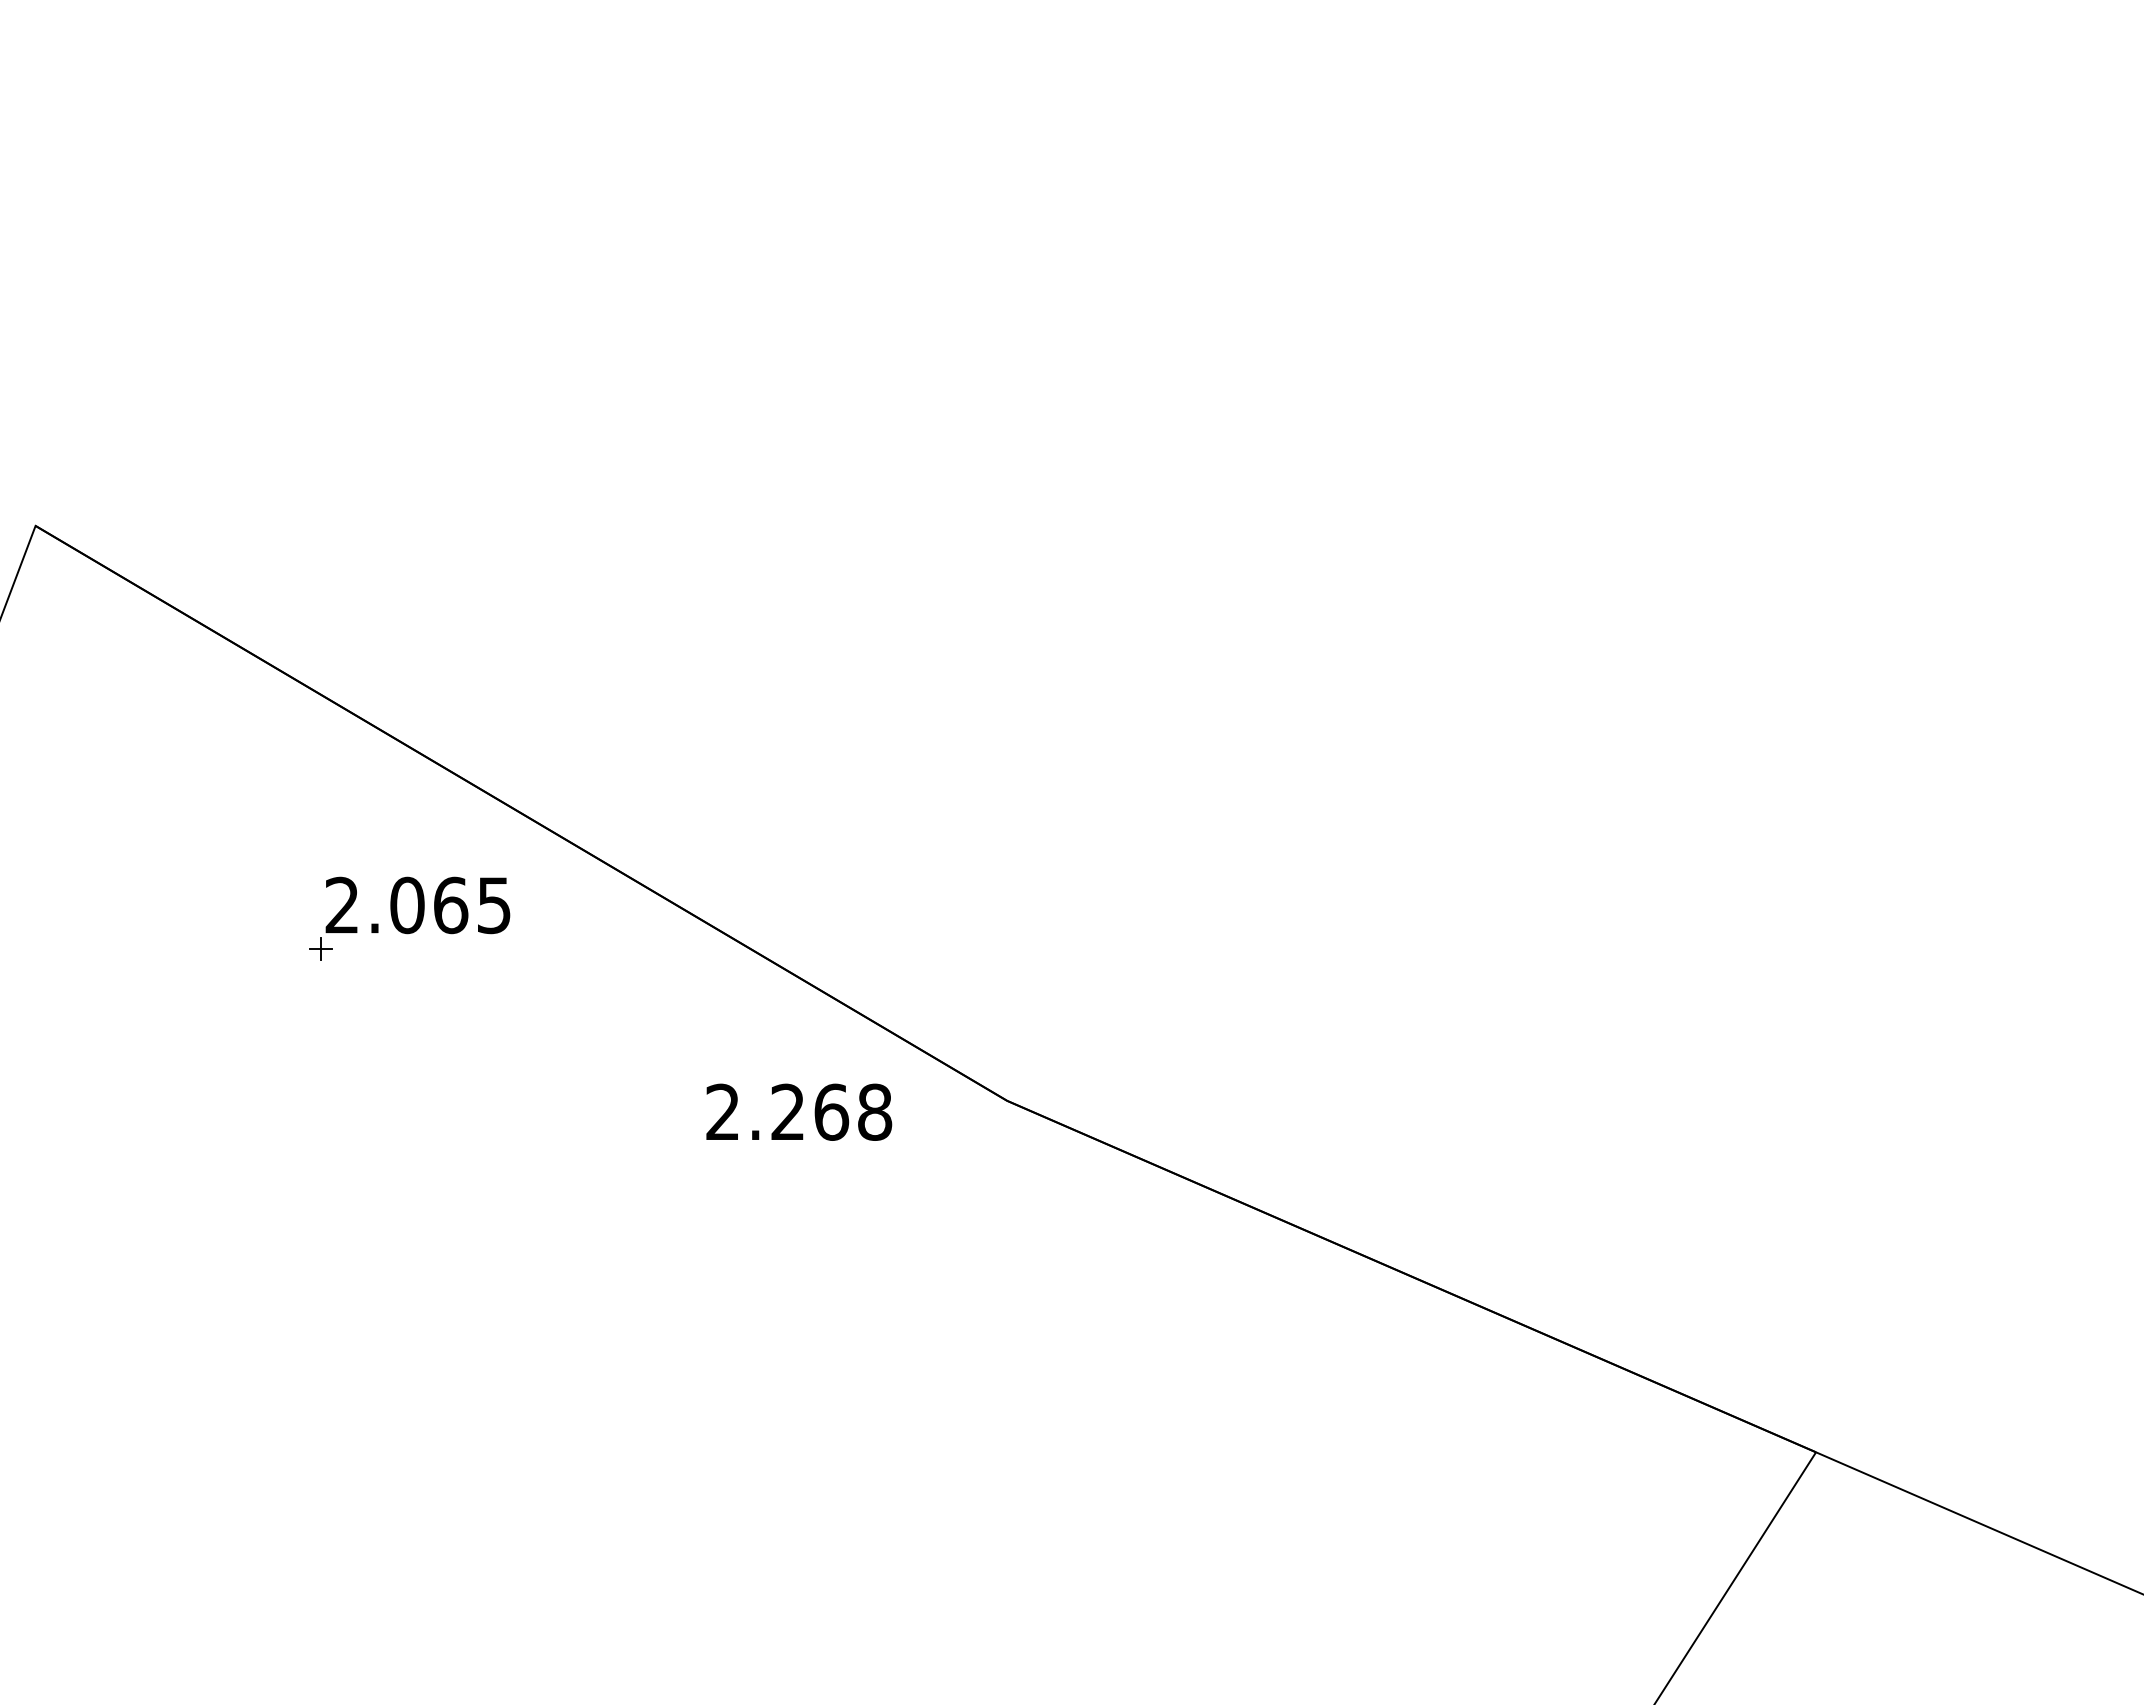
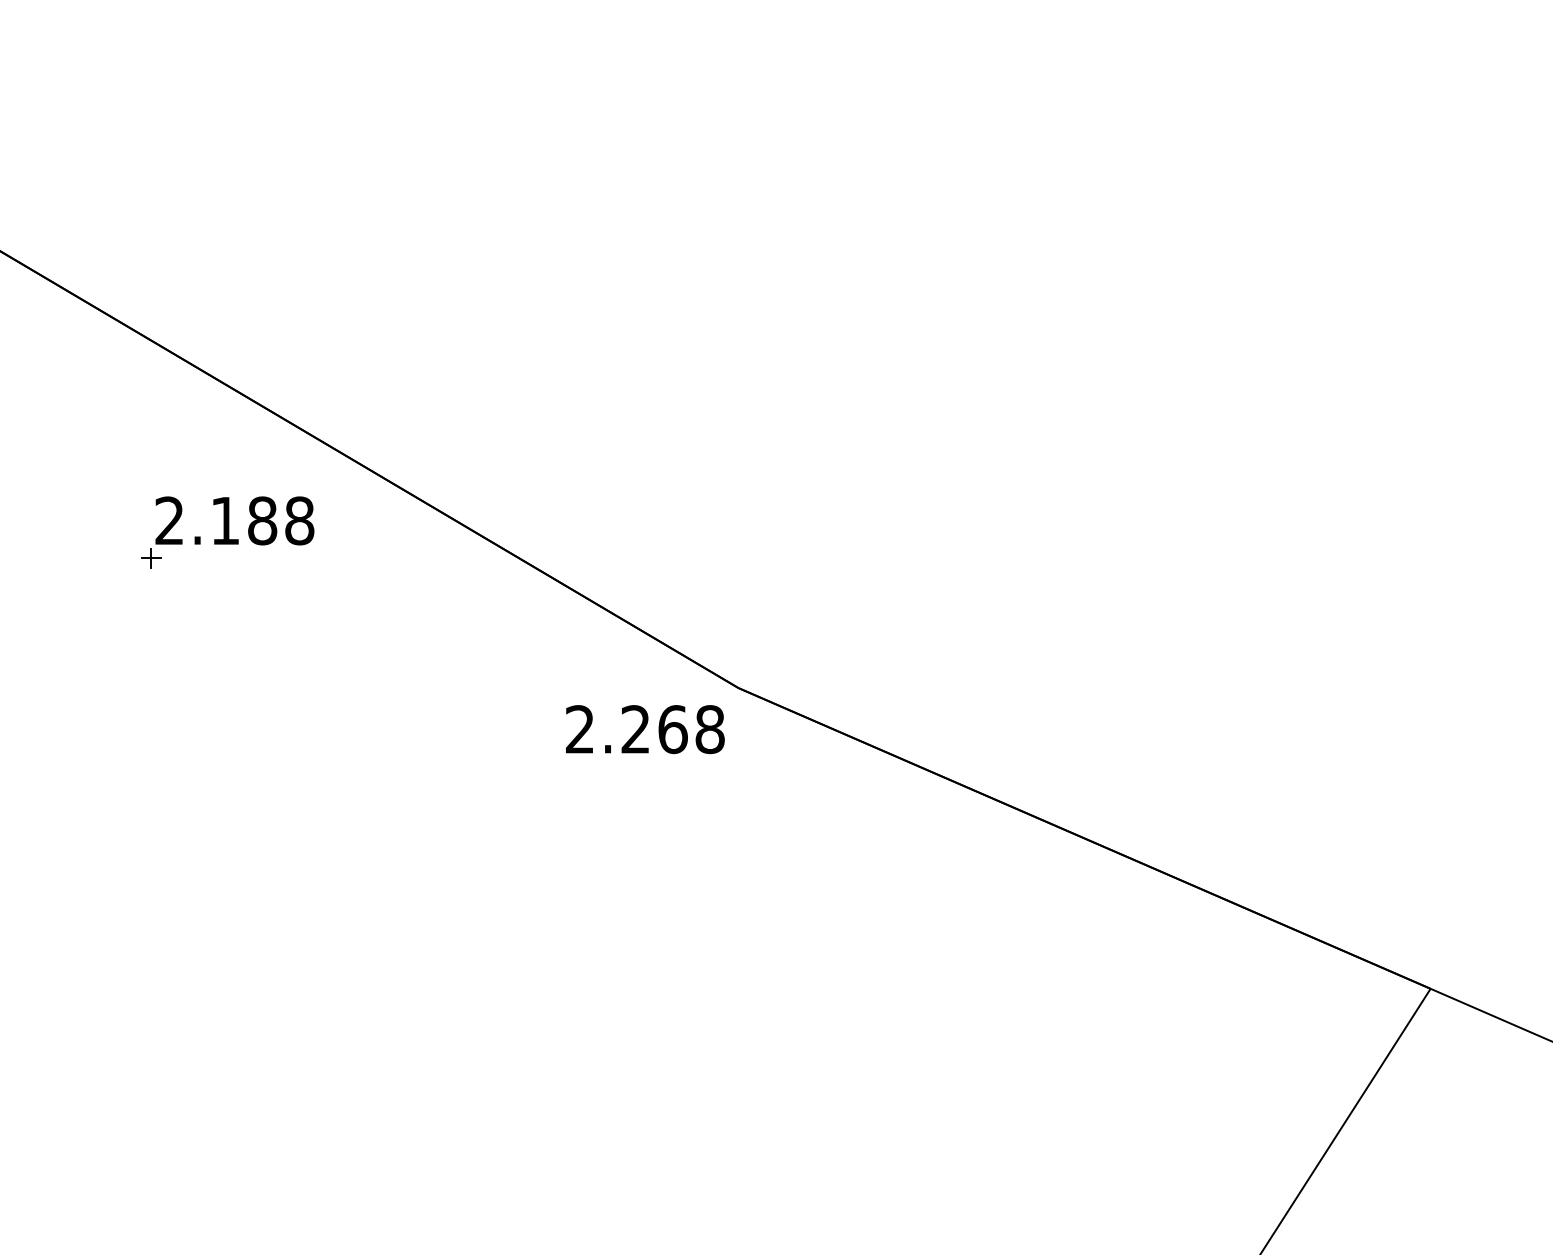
text: (450, 905) -> (262, 520), 2.065 -> 2.188
text: (799, 1111) -> (645, 728), moved

